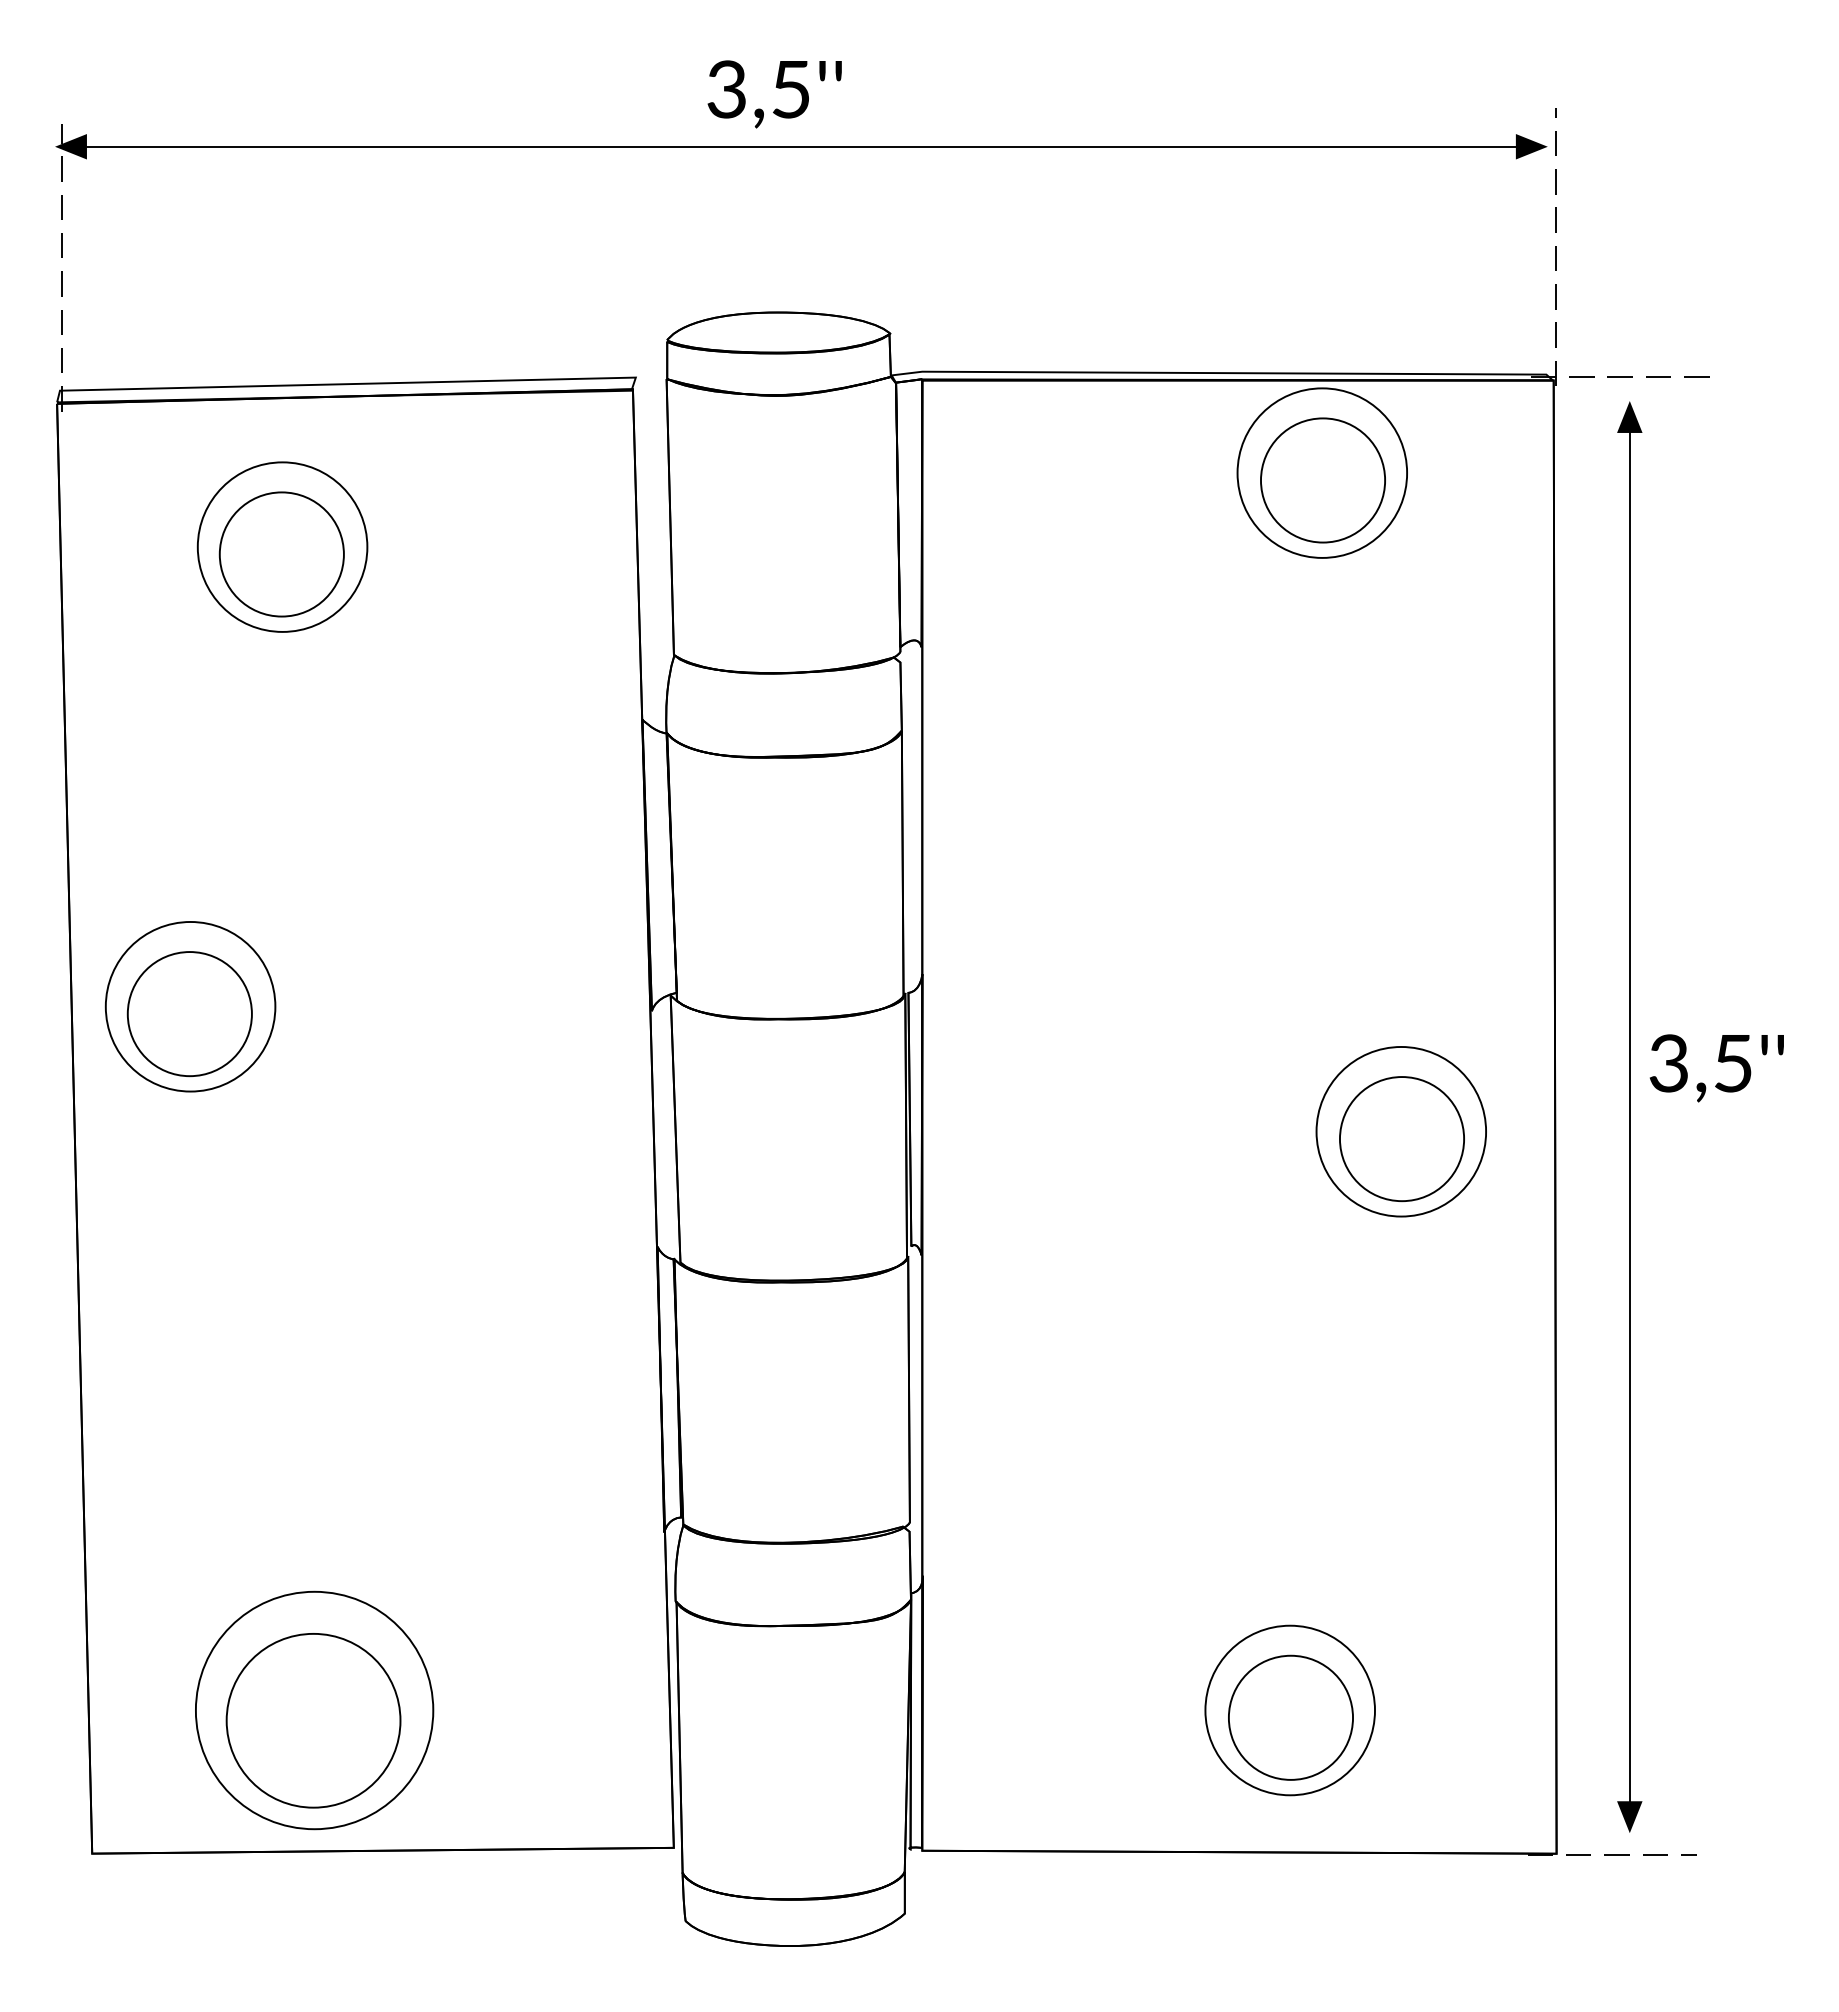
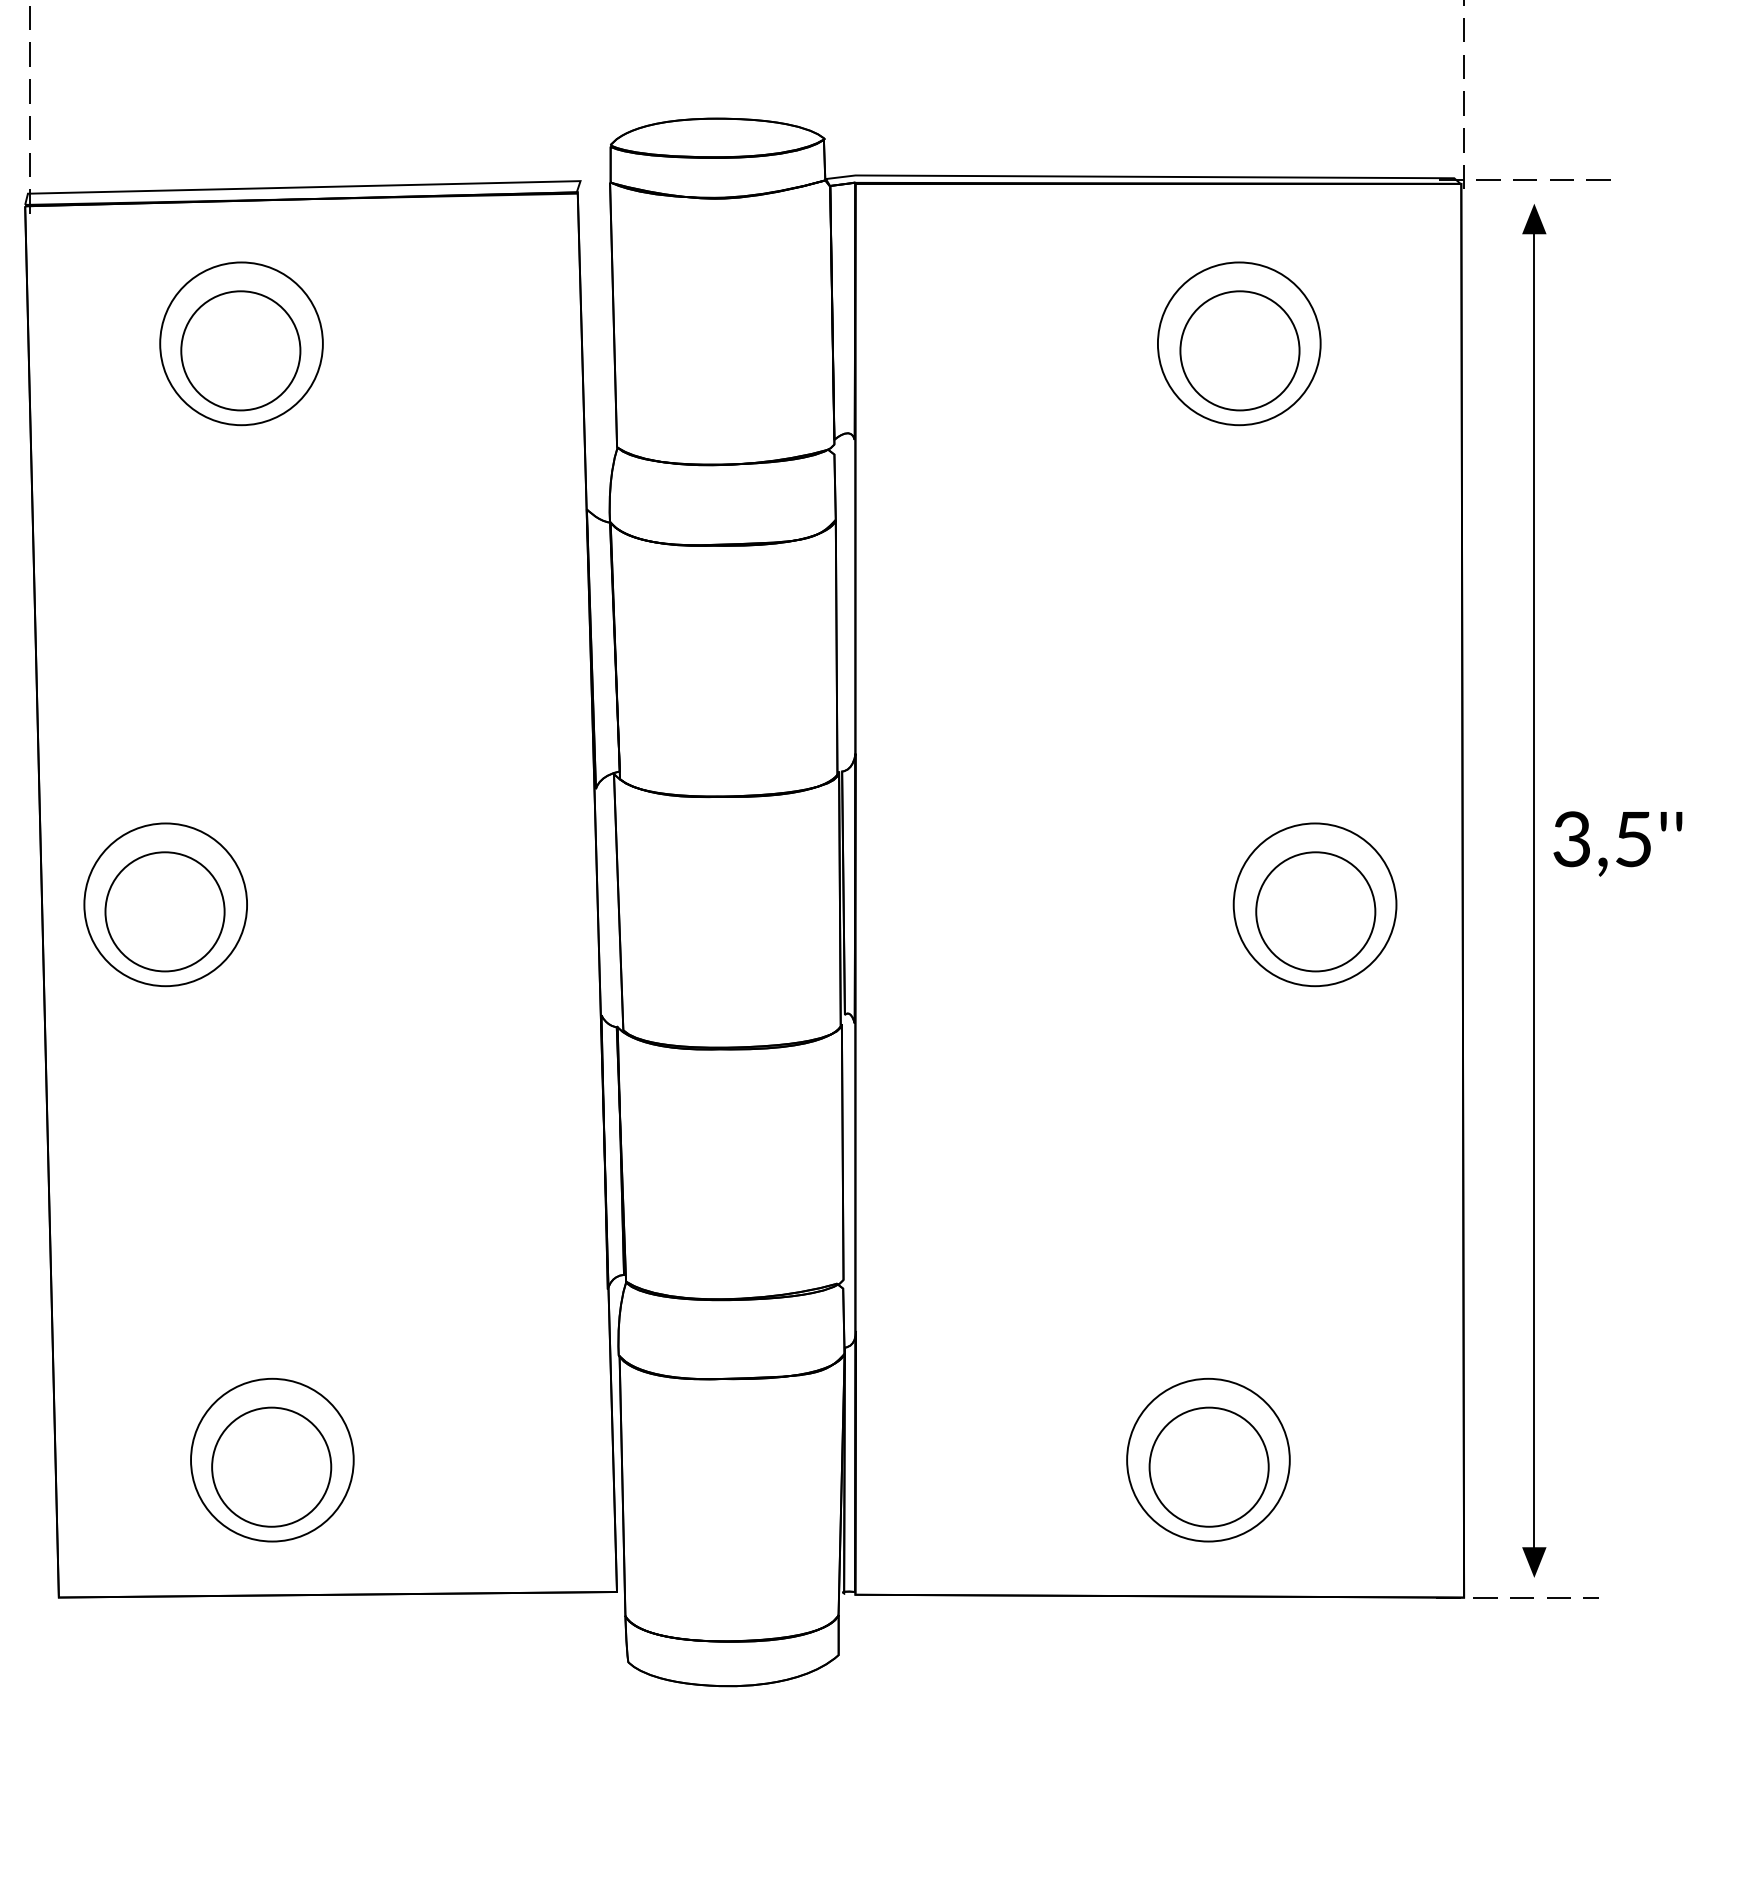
part: (1321, 472) -> (1238, 343), moved
part: (190, 1006) -> (165, 904), moved
part: (314, 1710) -> (272, 1460), size x0.71

